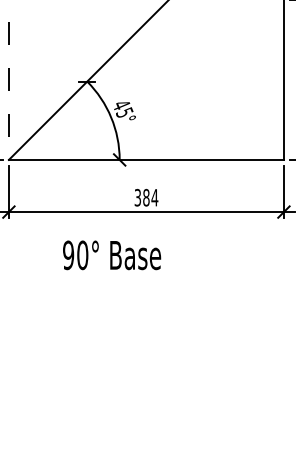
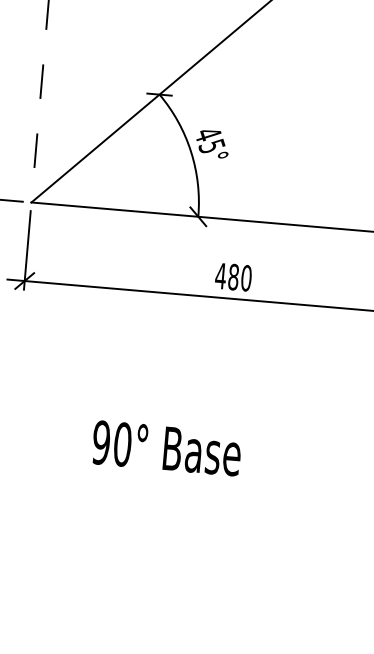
text: (146, 197) -> (233, 276), 384 -> 480
text: (112, 255) -> (167, 448), moved

